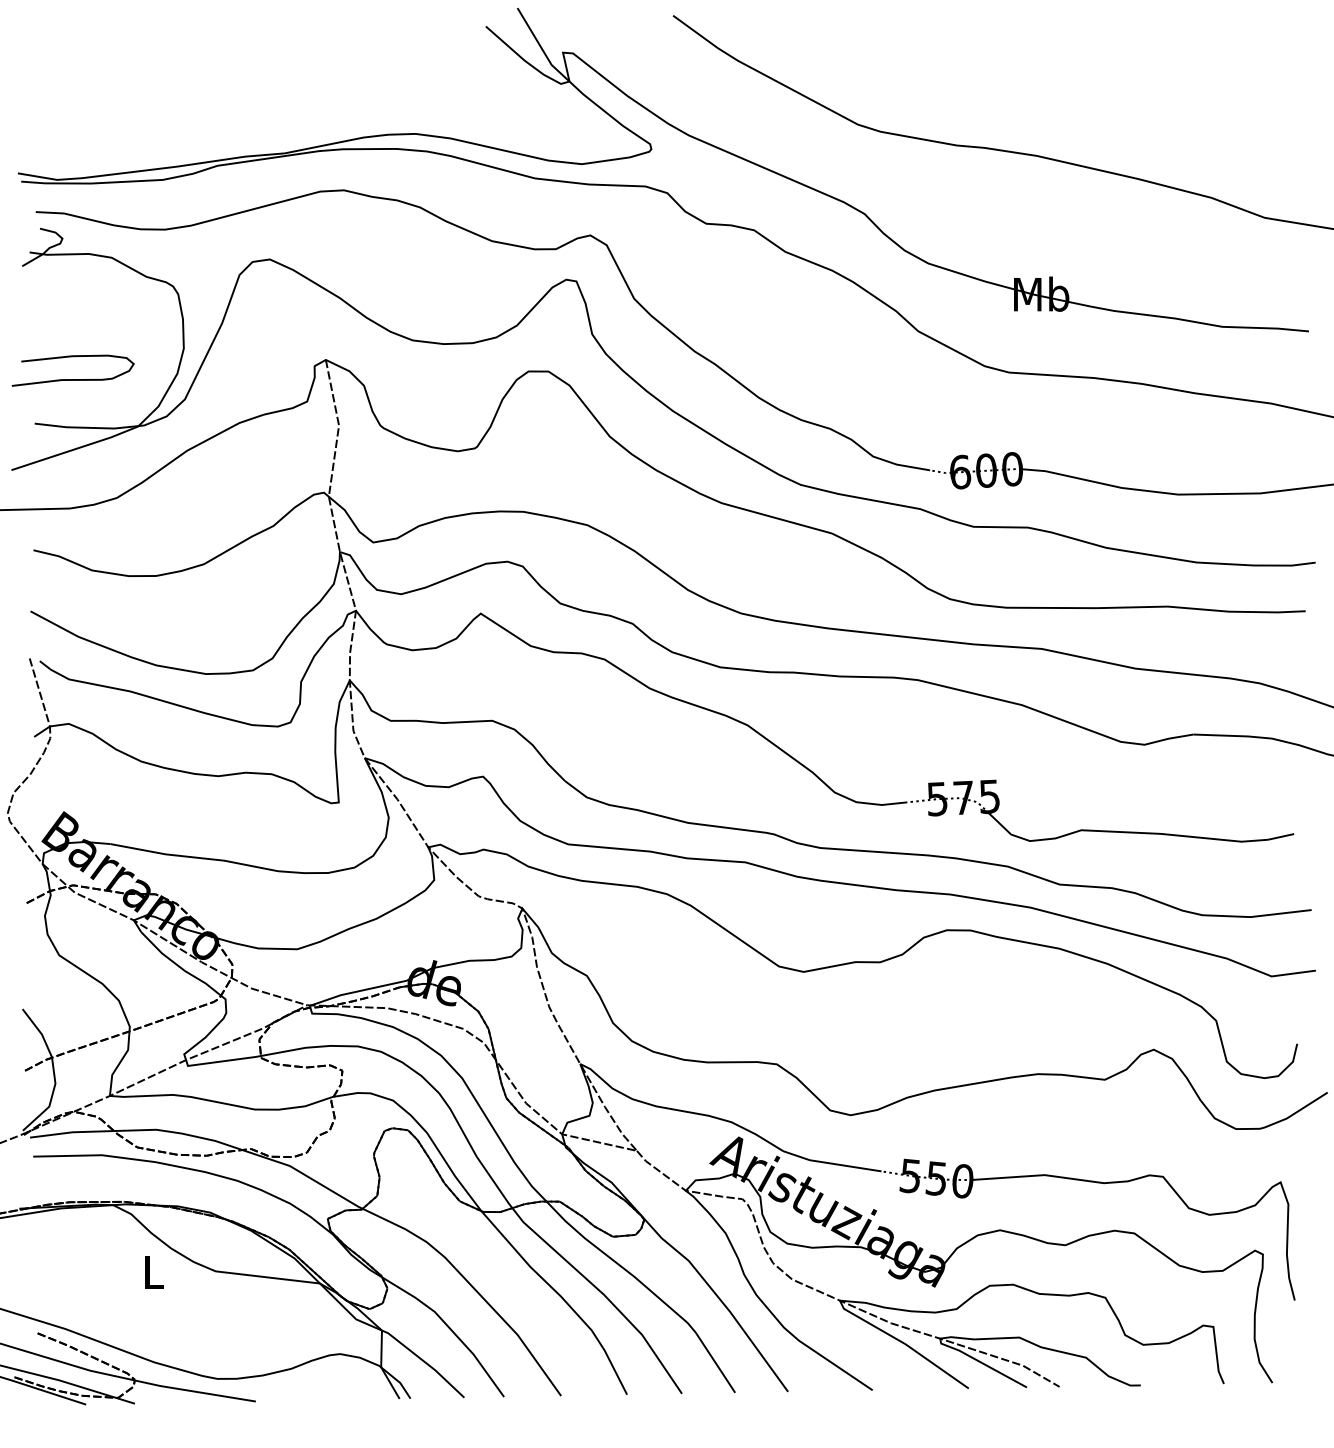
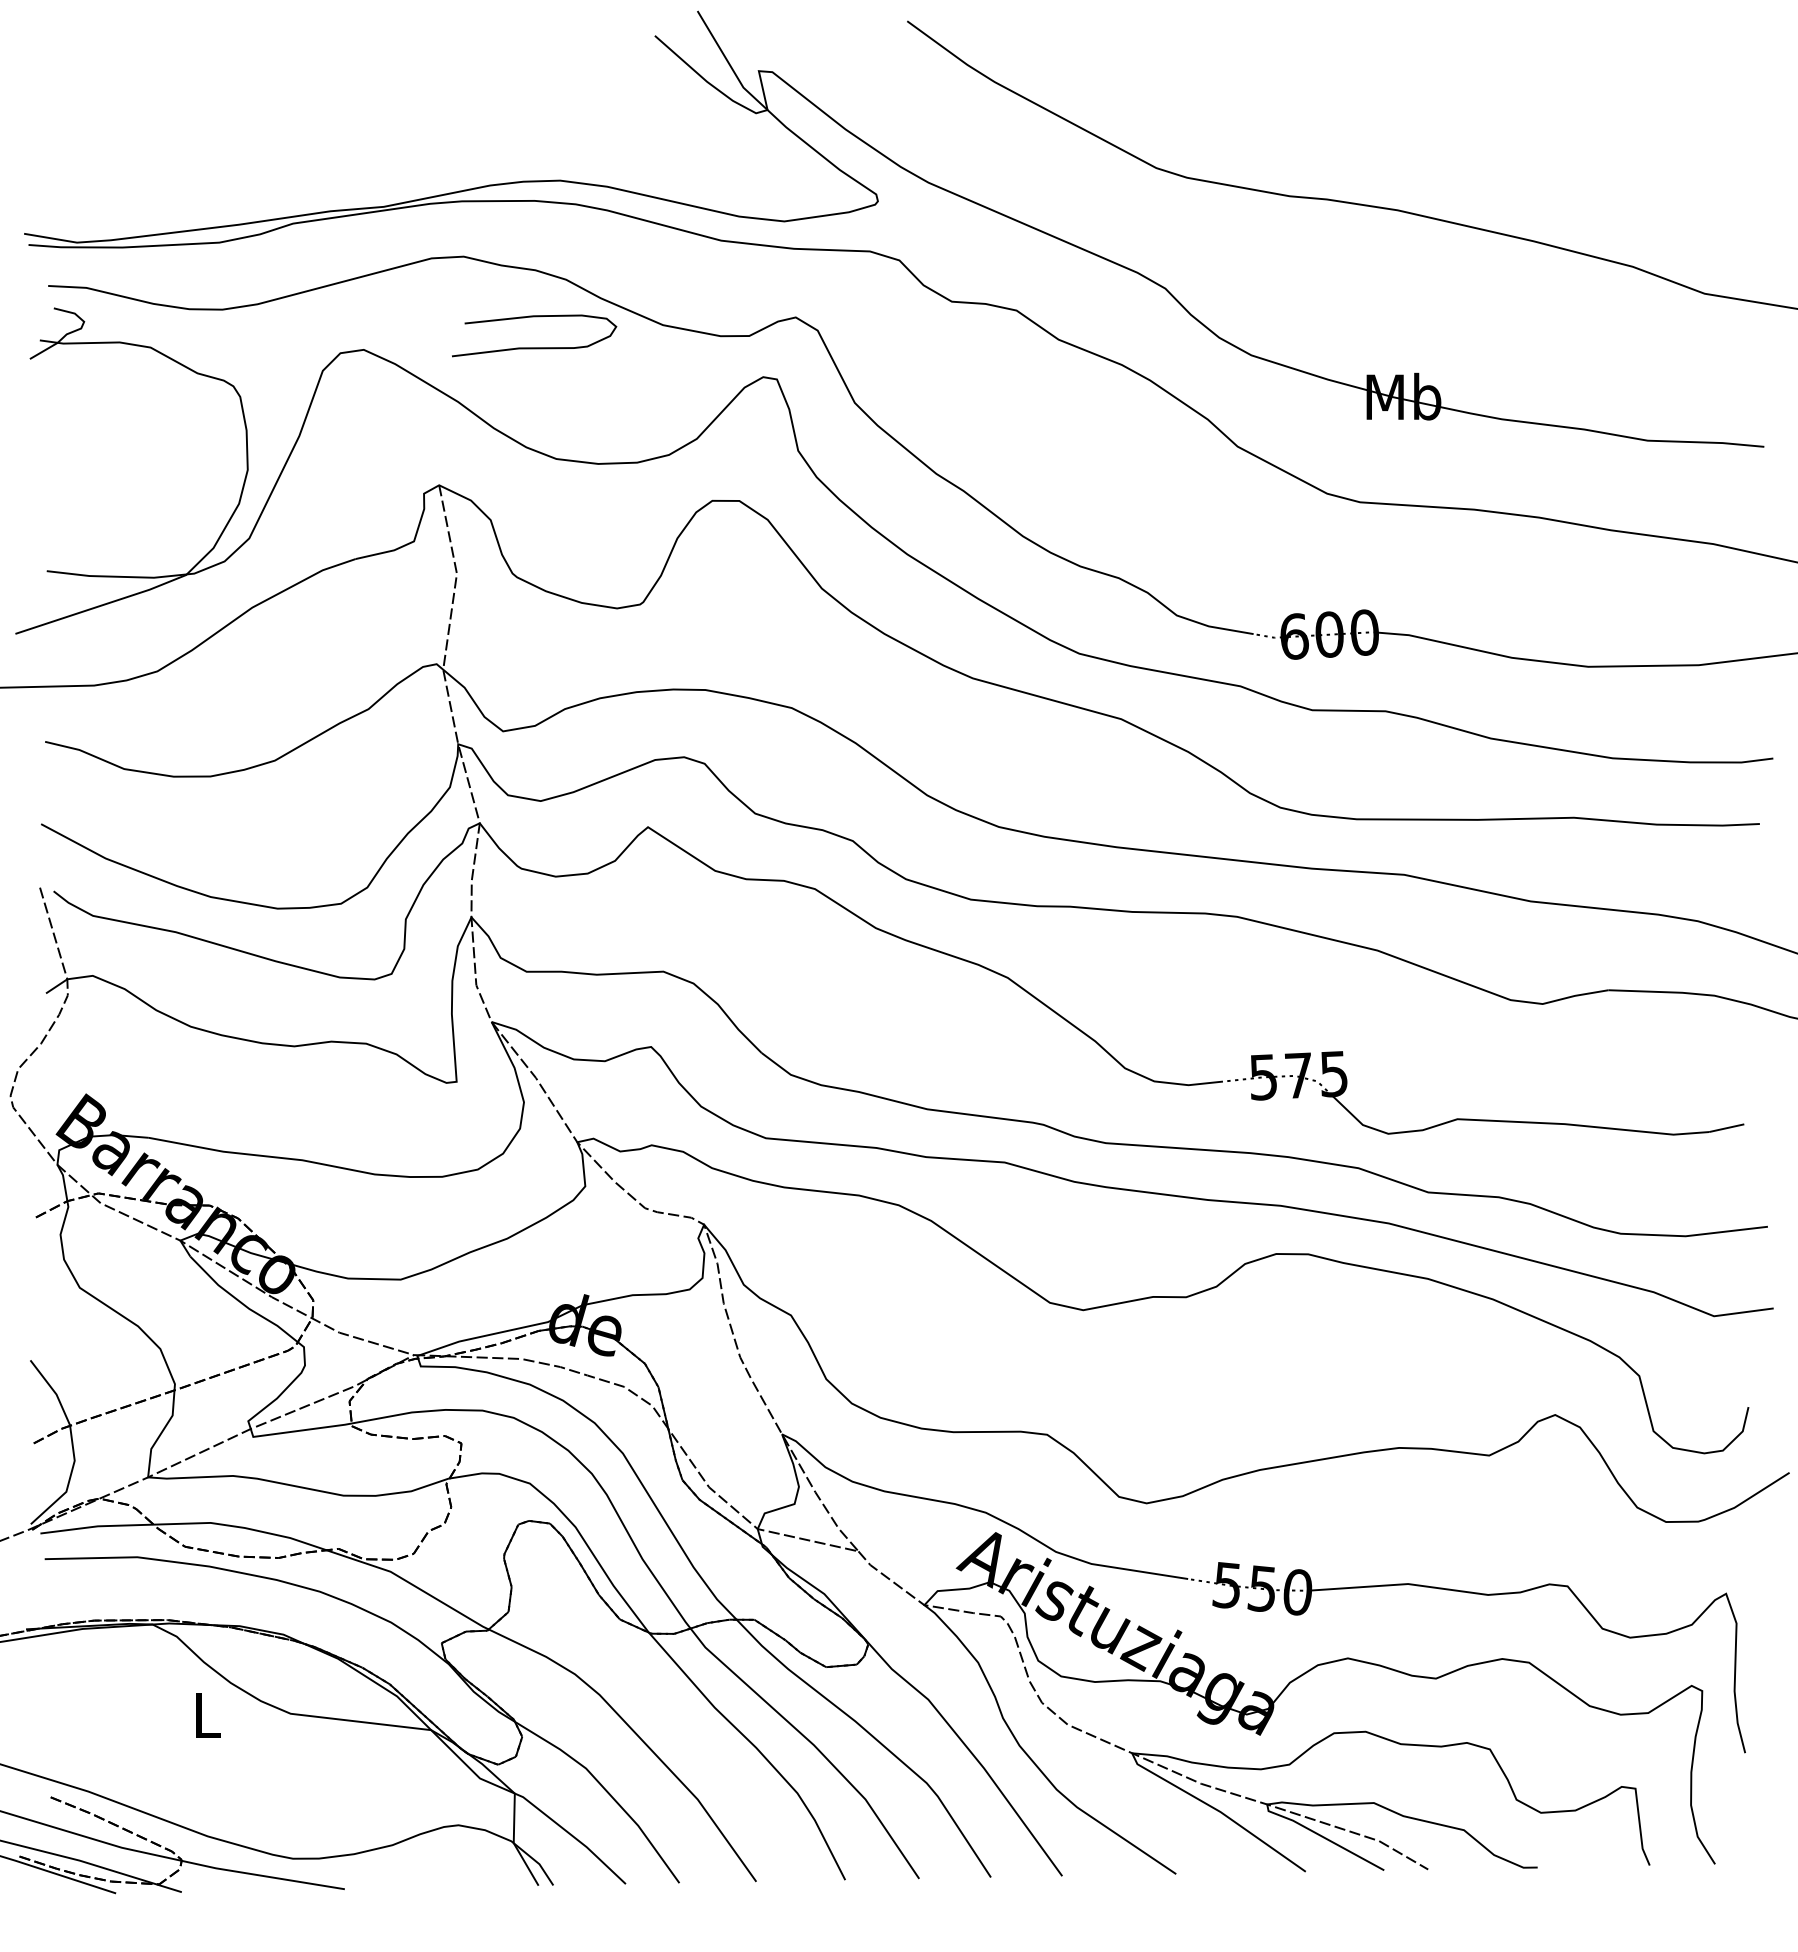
curve: (73, 379) -> (534, 347), moved

